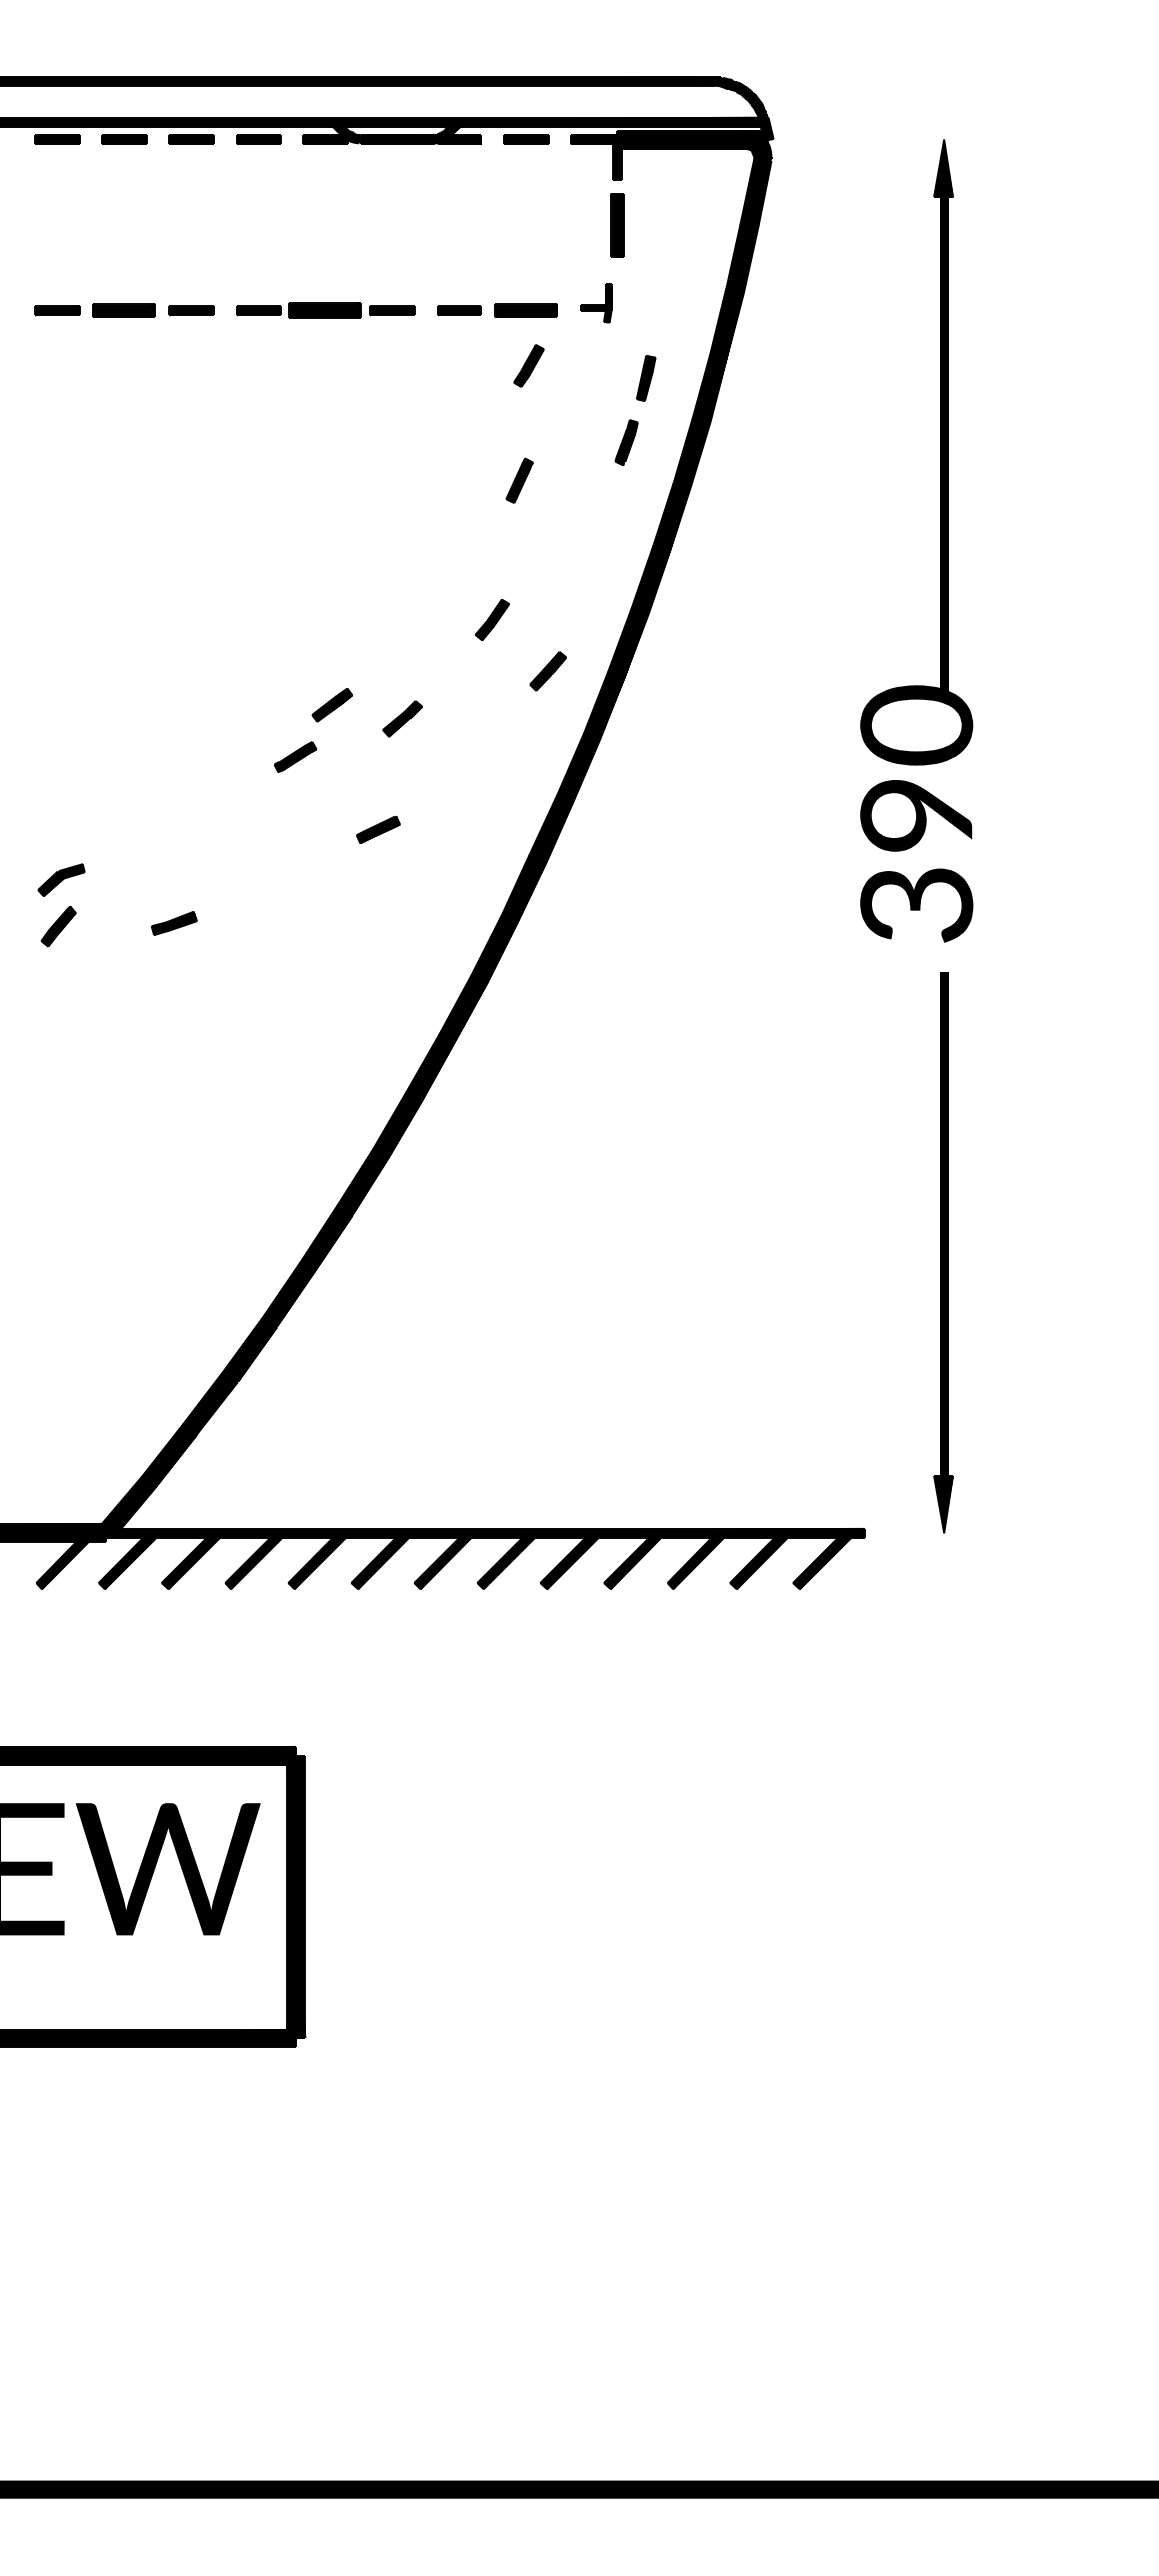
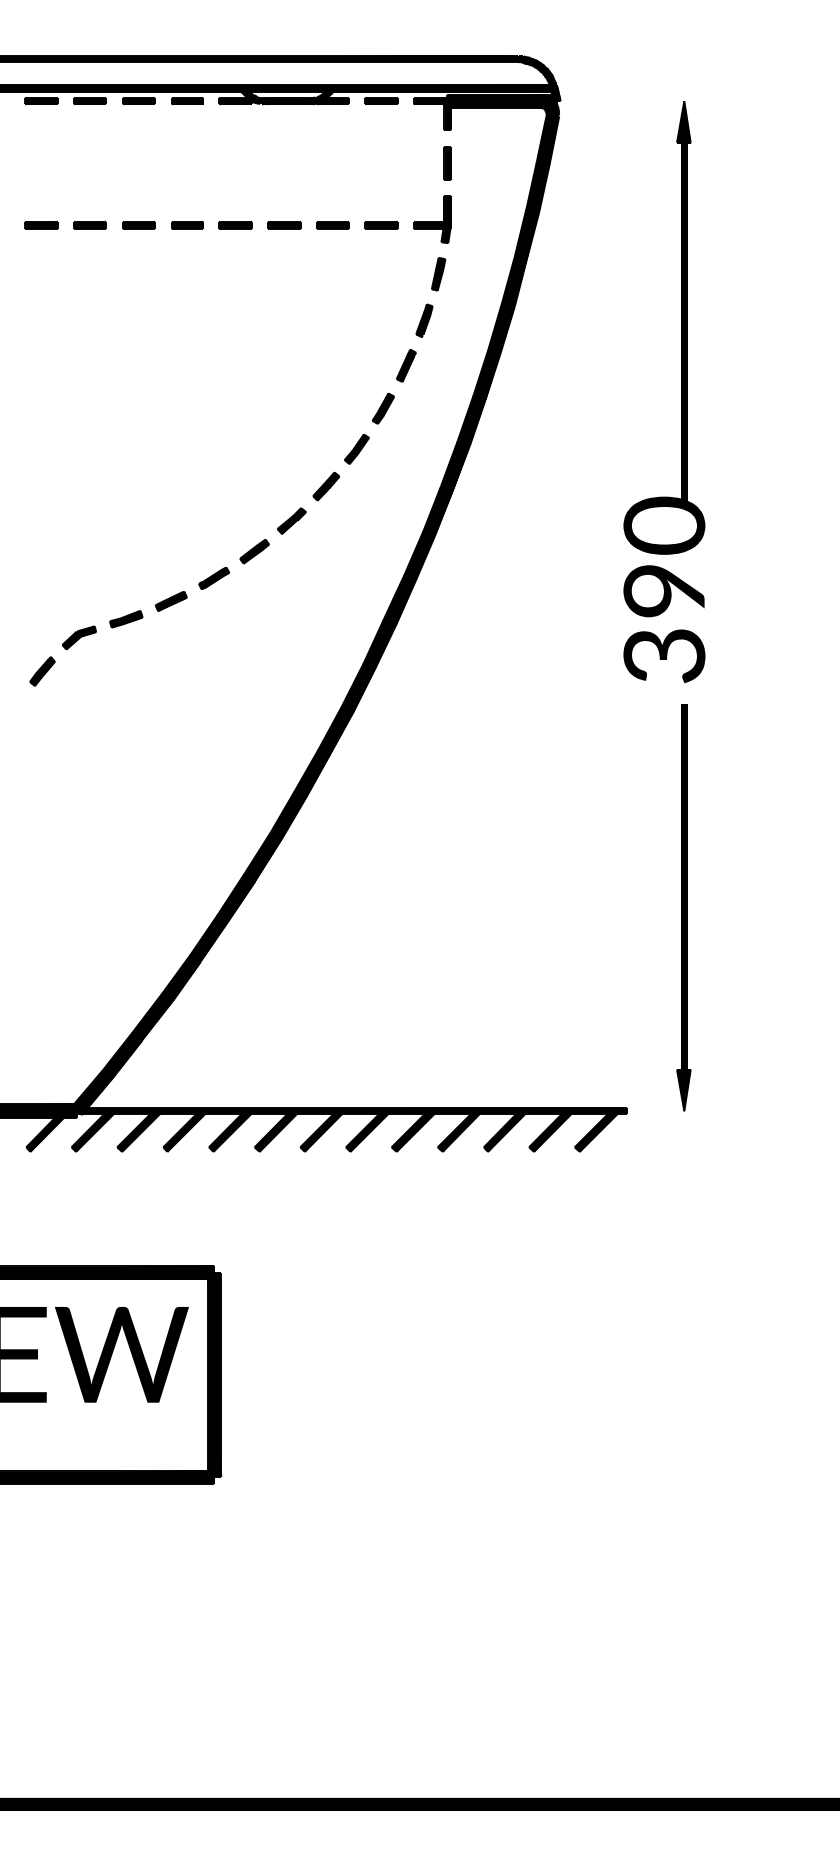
part: (617, 225) -> (447, 163), size x0.71
part: (596, 303) -> (432, 219), size x1.67
part: (124, 310) -> (90, 225), size x0.71
part: (325, 310) -> (235, 225), size x0.62
part: (526, 310) -> (381, 225), size x0.71
part: (528, 365) -> (383, 408), moved
part: (646, 378) -> (438, 274), moved
part: (626, 442) -> (424, 320), moved
part: (519, 480) -> (406, 365), moved
part: (547, 671) -> (325, 486), moved
part: (331, 705) -> (254, 551), moved
part: (295, 756) -> (214, 577), moved
part: (378, 829) -> (171, 601), moved
part: (61, 879) -> (79, 637), moved
part: (173, 923) -> (125, 619), moved

